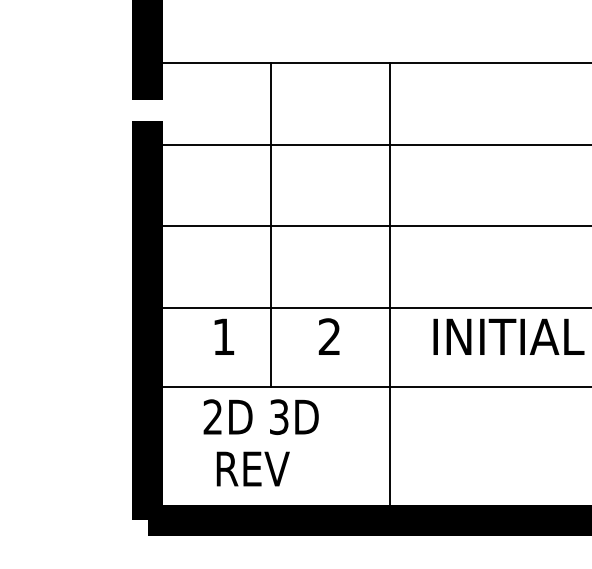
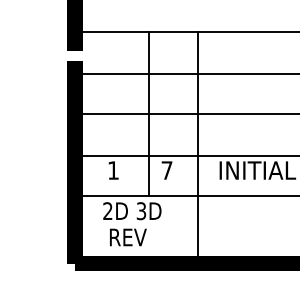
line: (271, 224) -> (149, 113), moved
text: (328, 336) -> (166, 170), 2 -> 7

